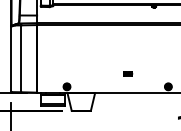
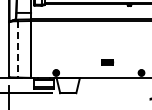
line: (20, 58) -> (17, 49), solid -> dashed
part: (127, 73) -> (107, 61), size x1.6

